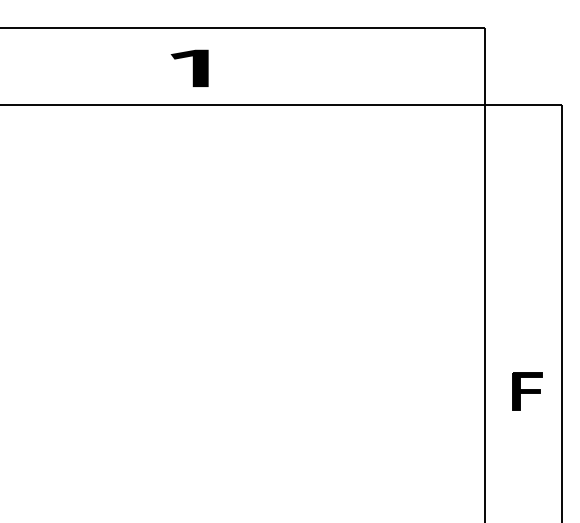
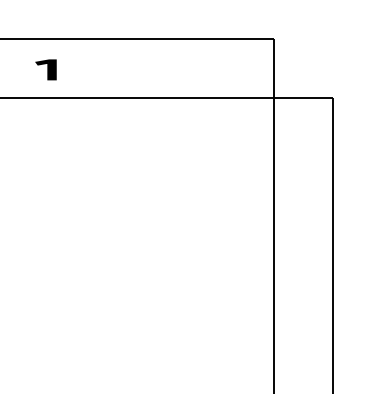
part: (189, 67) -> (45, 69), size x0.7
part: (527, 391) -> (306, 318), removed

